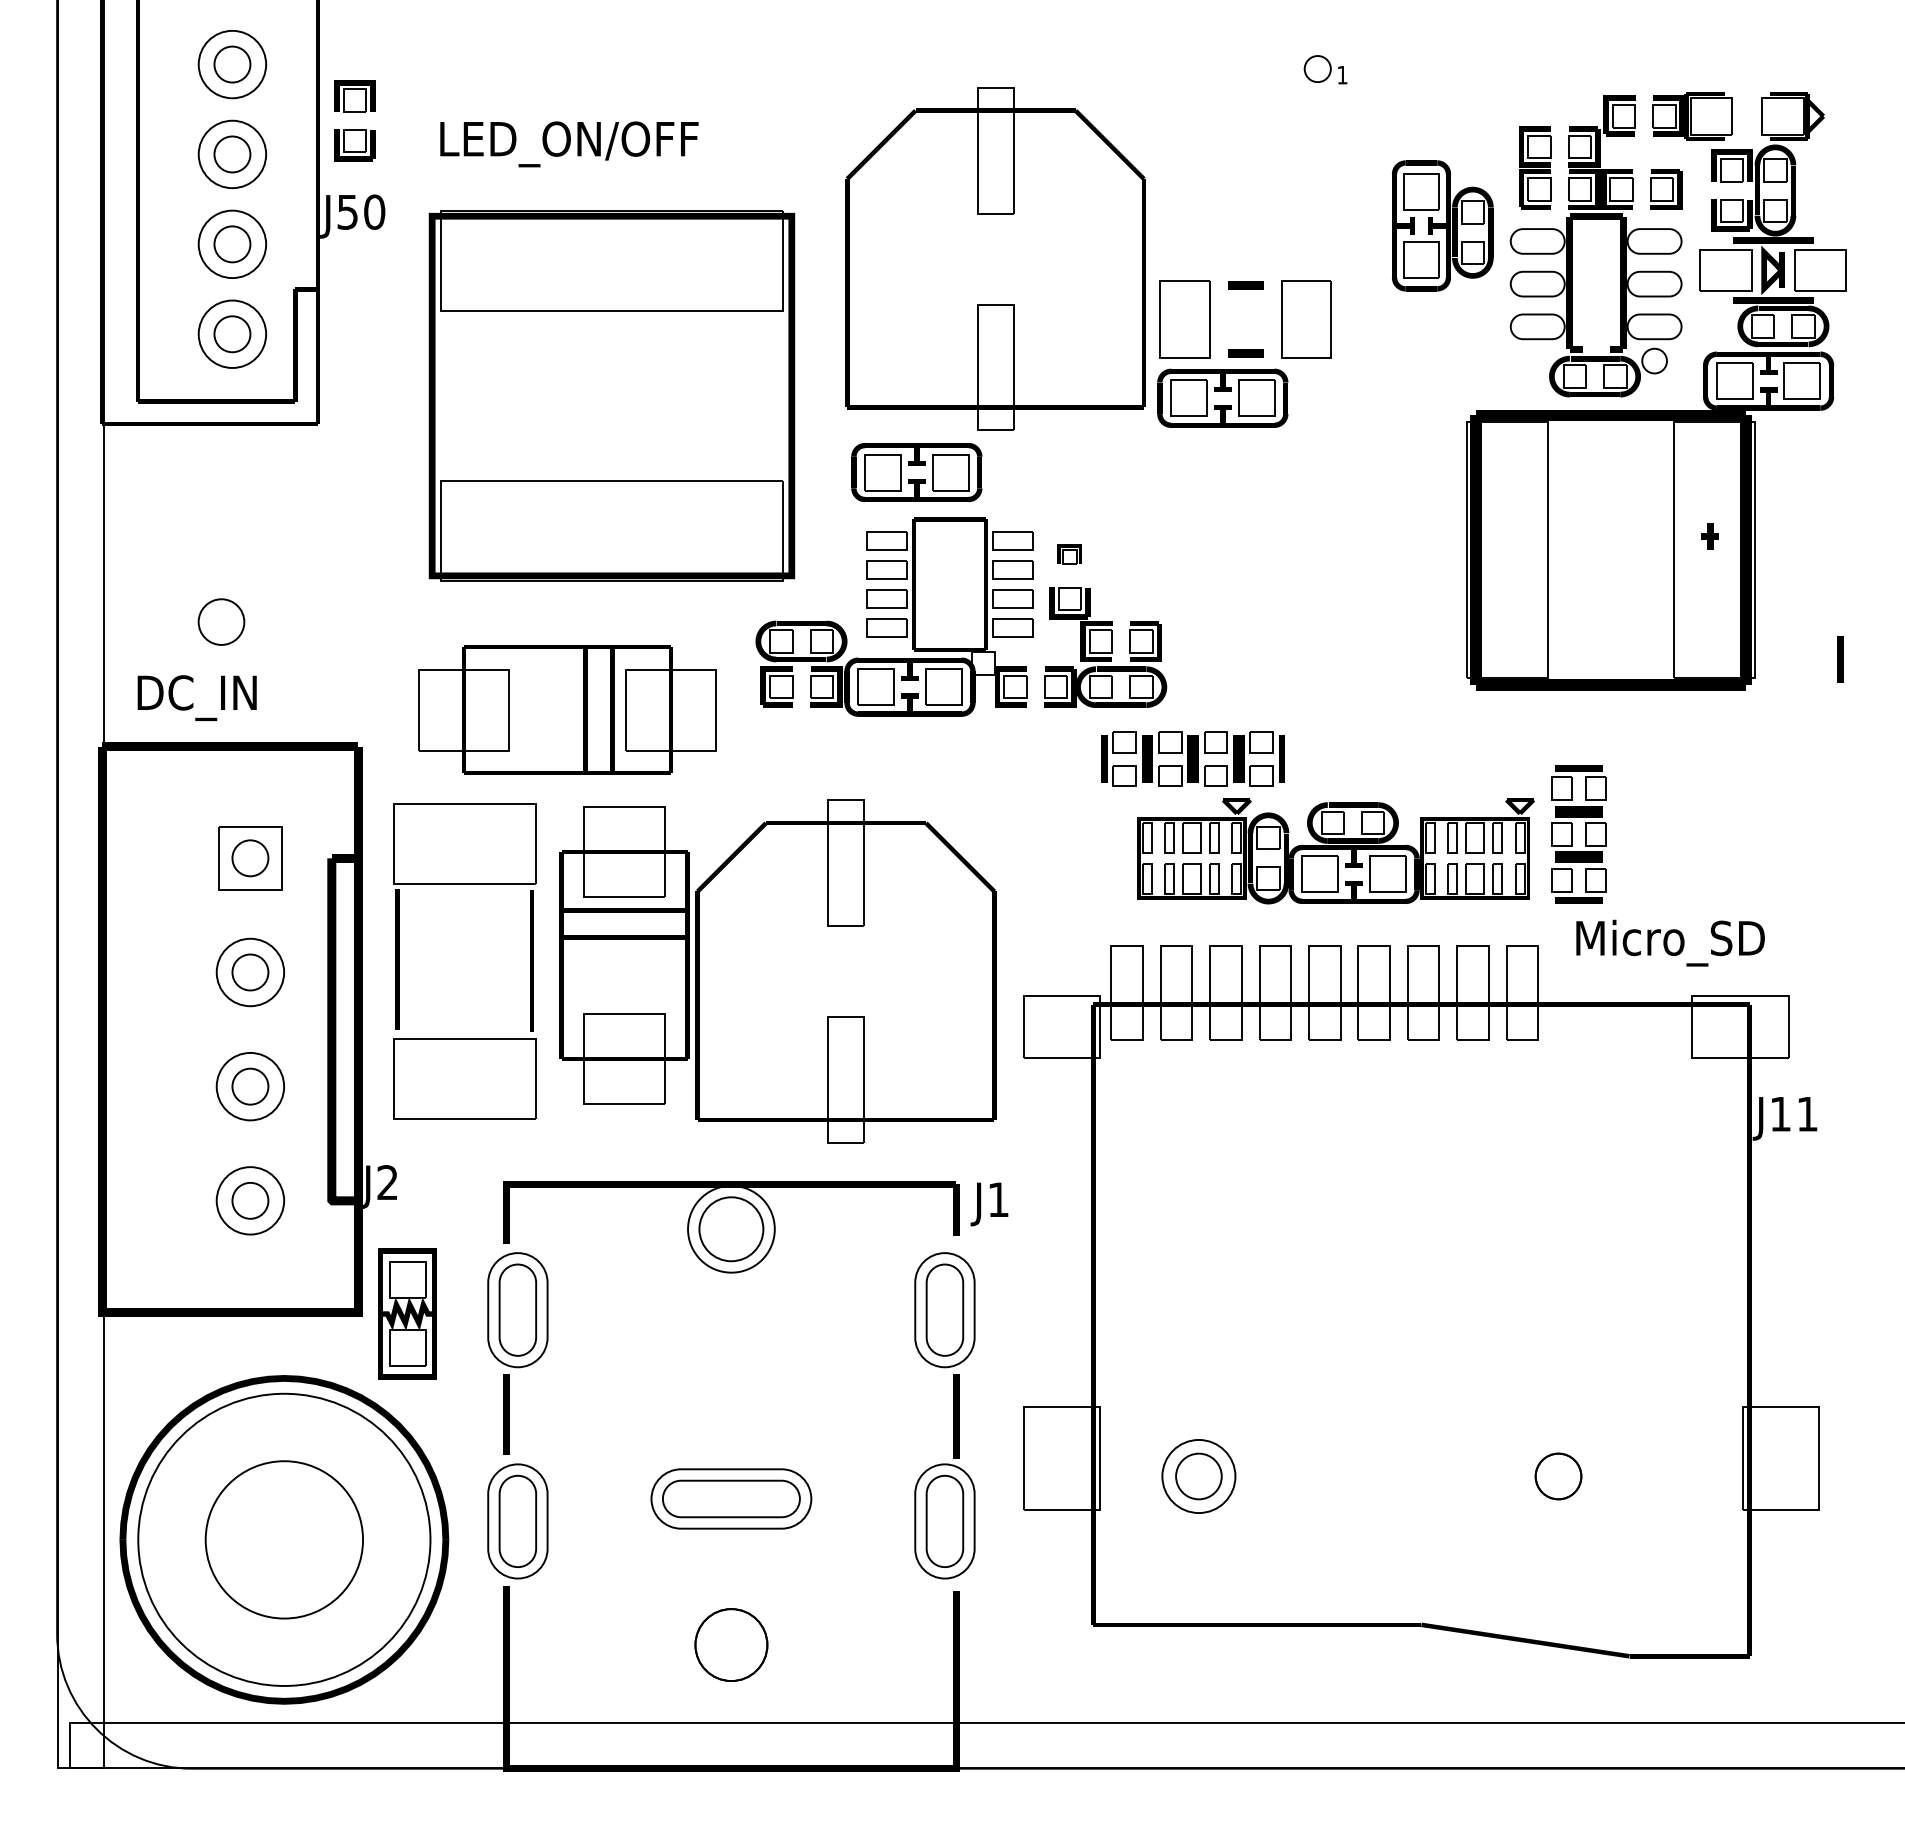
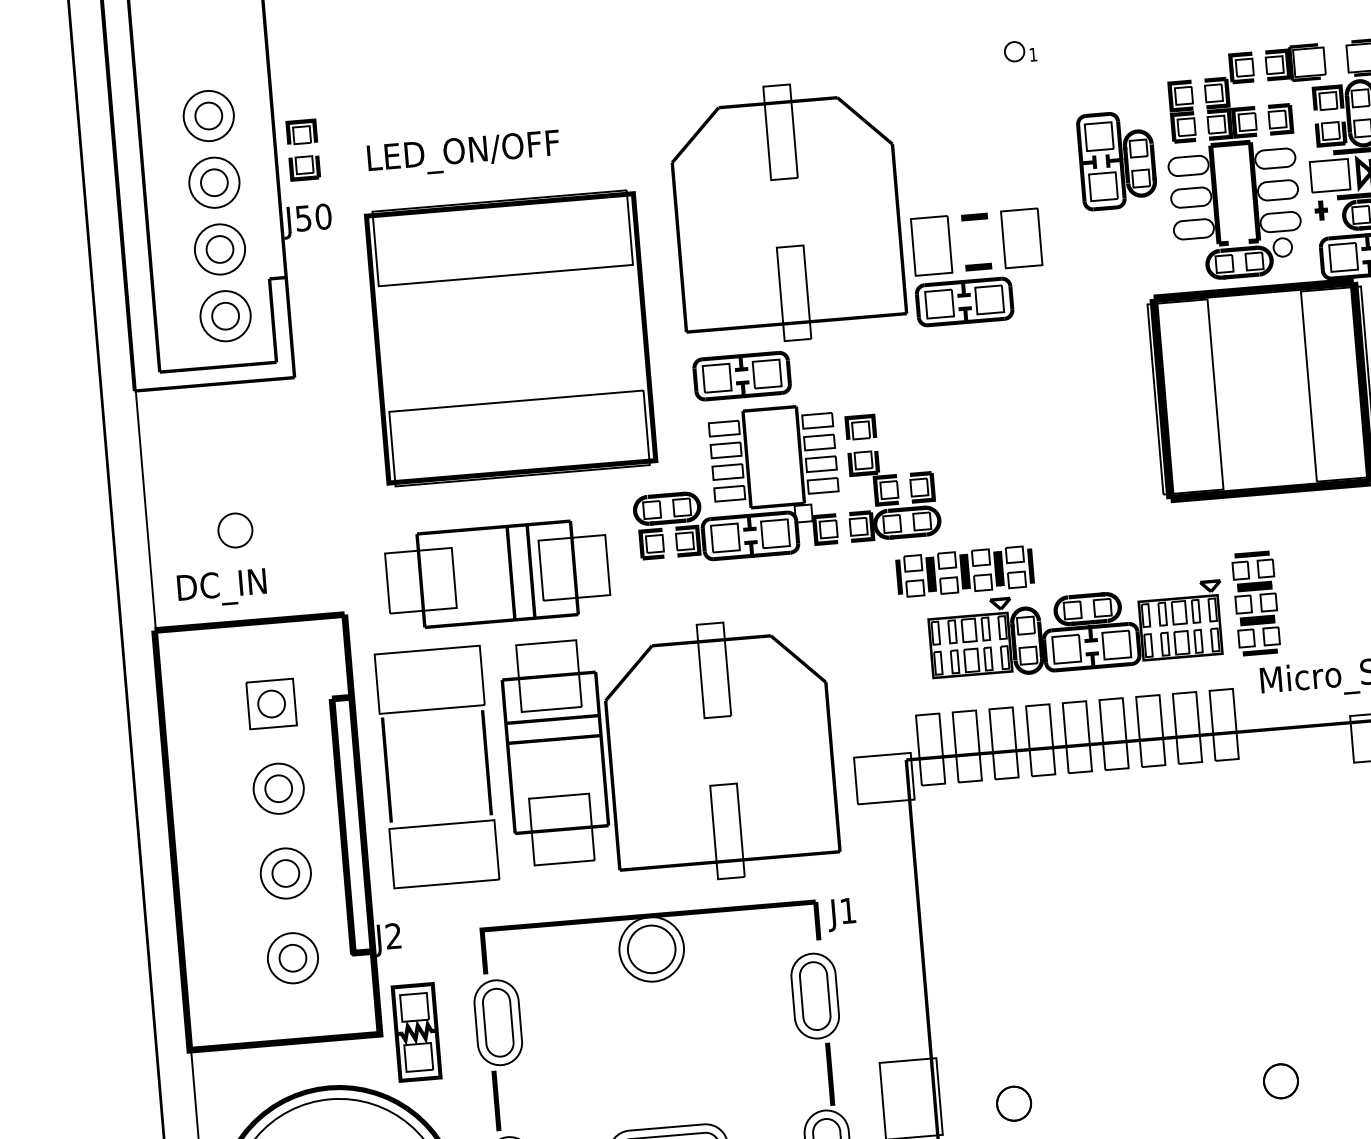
part: (1709, 536) -> (1320, 210), moved
part: (1069, 554) -> (860, 427), size x1.67
circle: (1198, 1476) -> (1013, 1103), size x0.62

